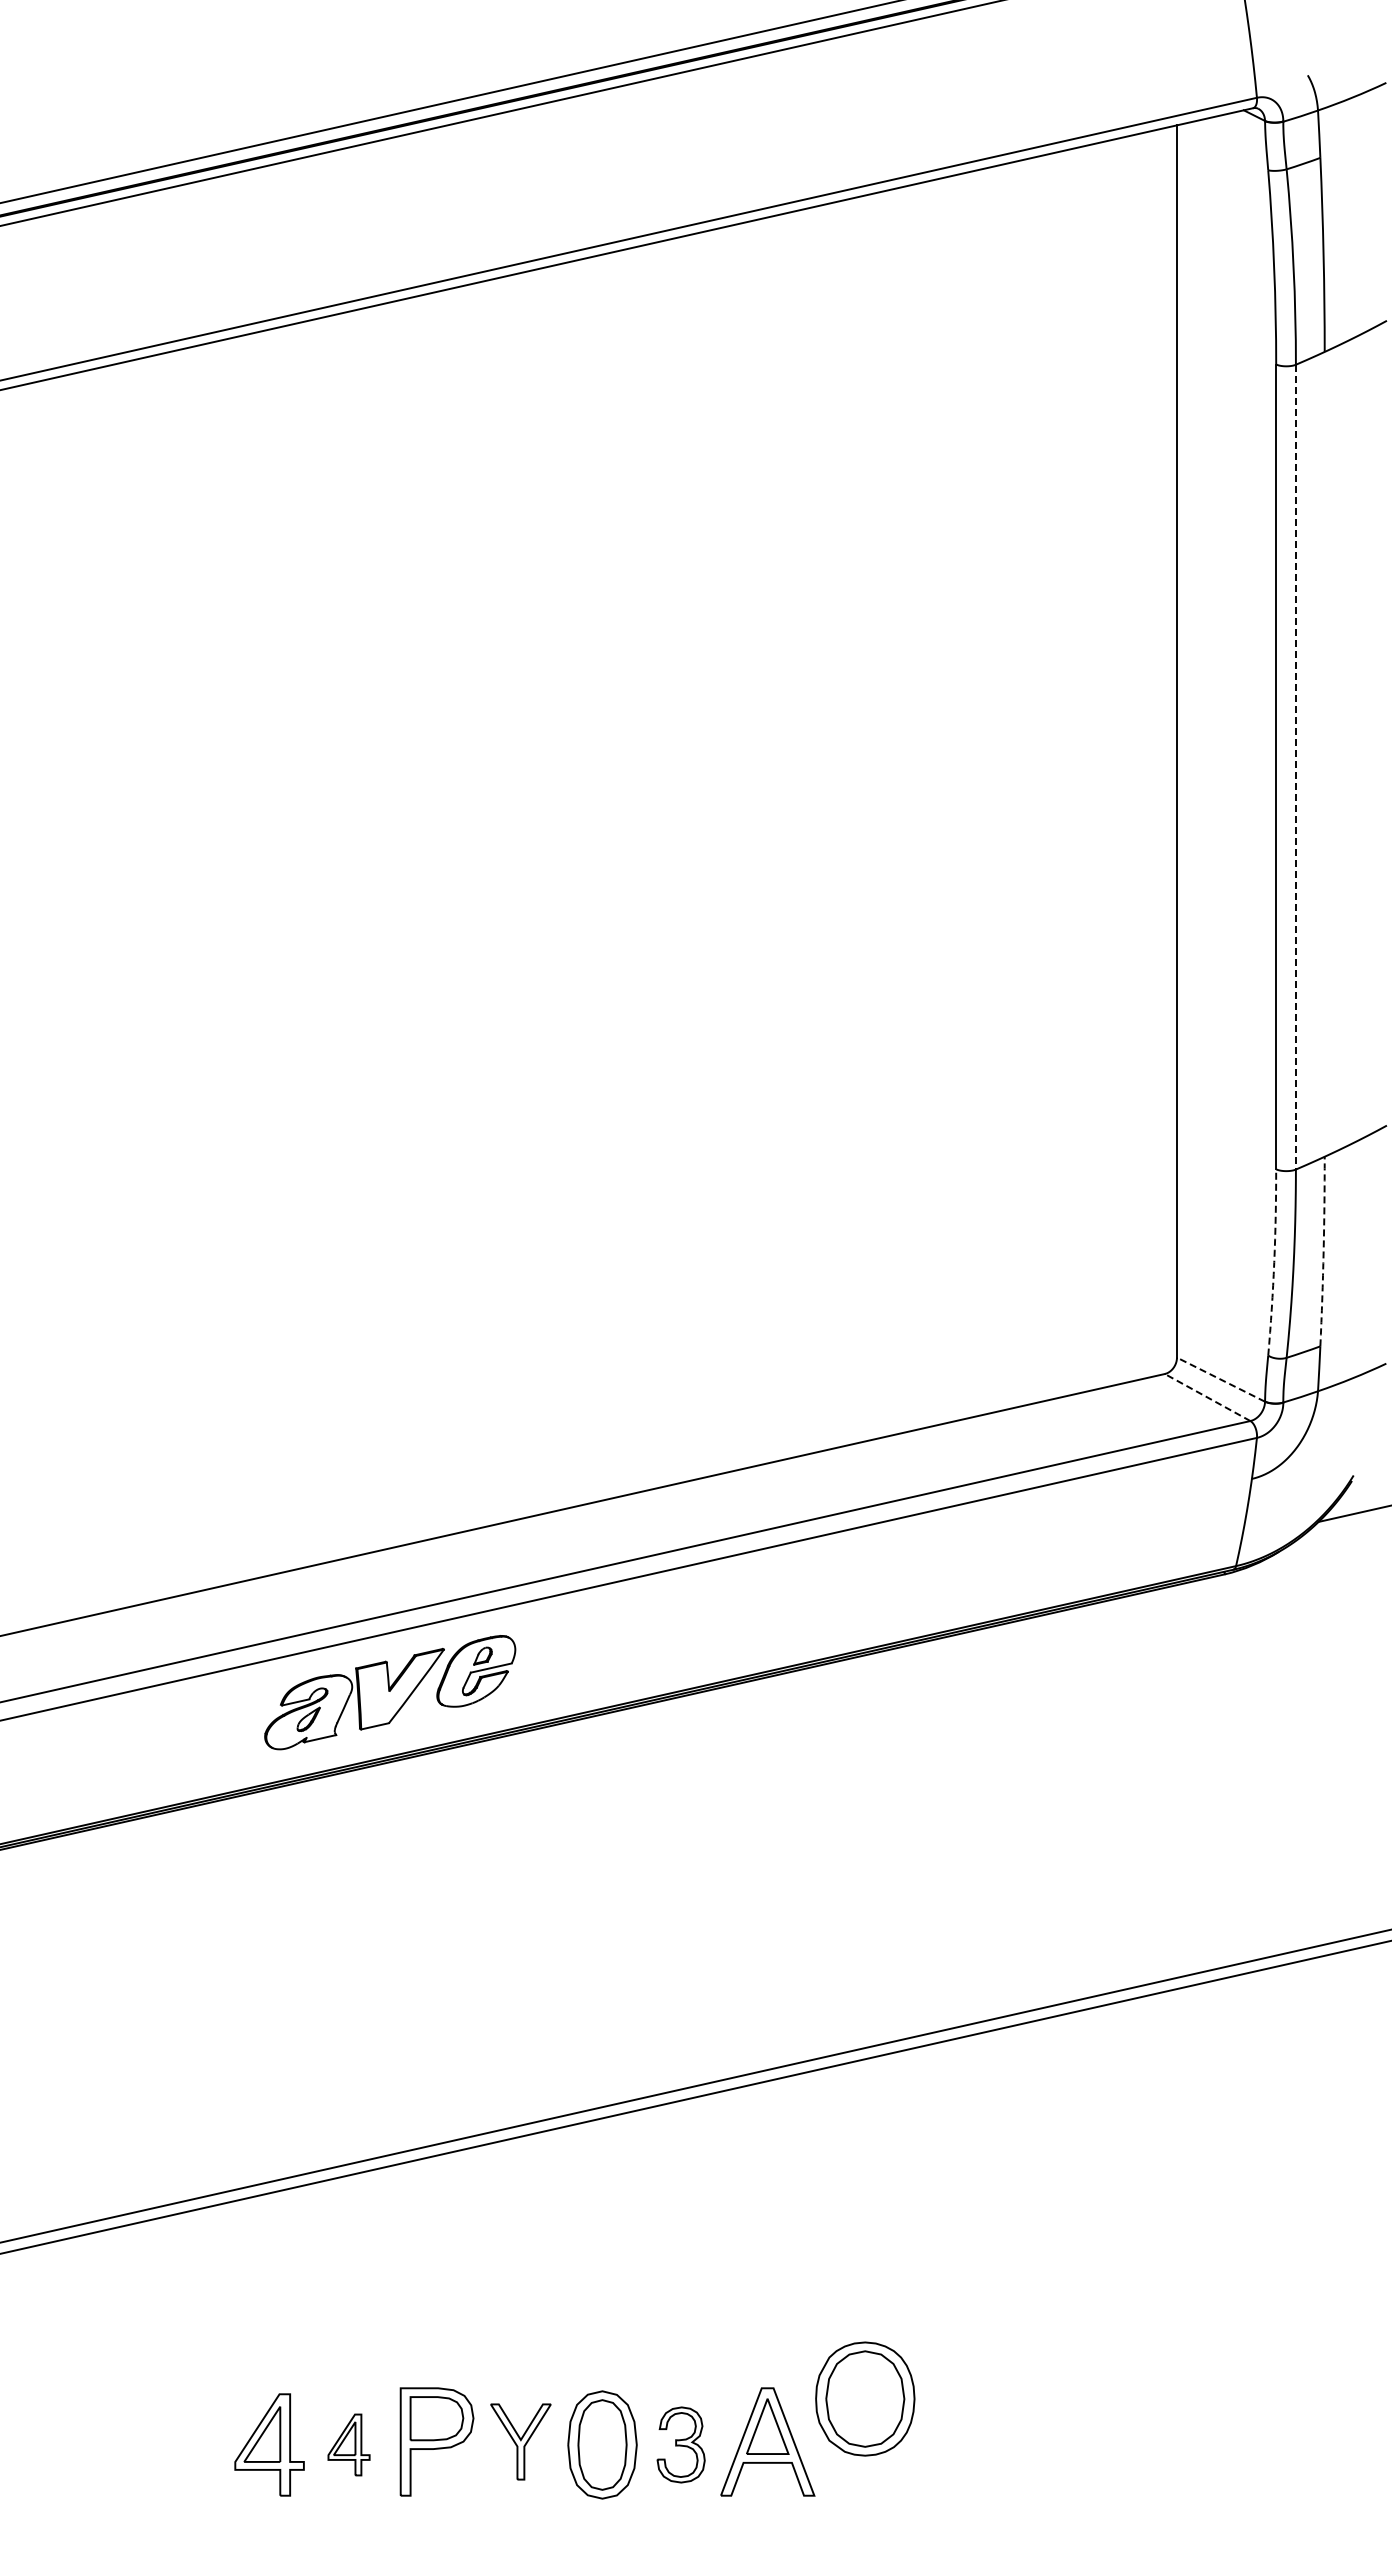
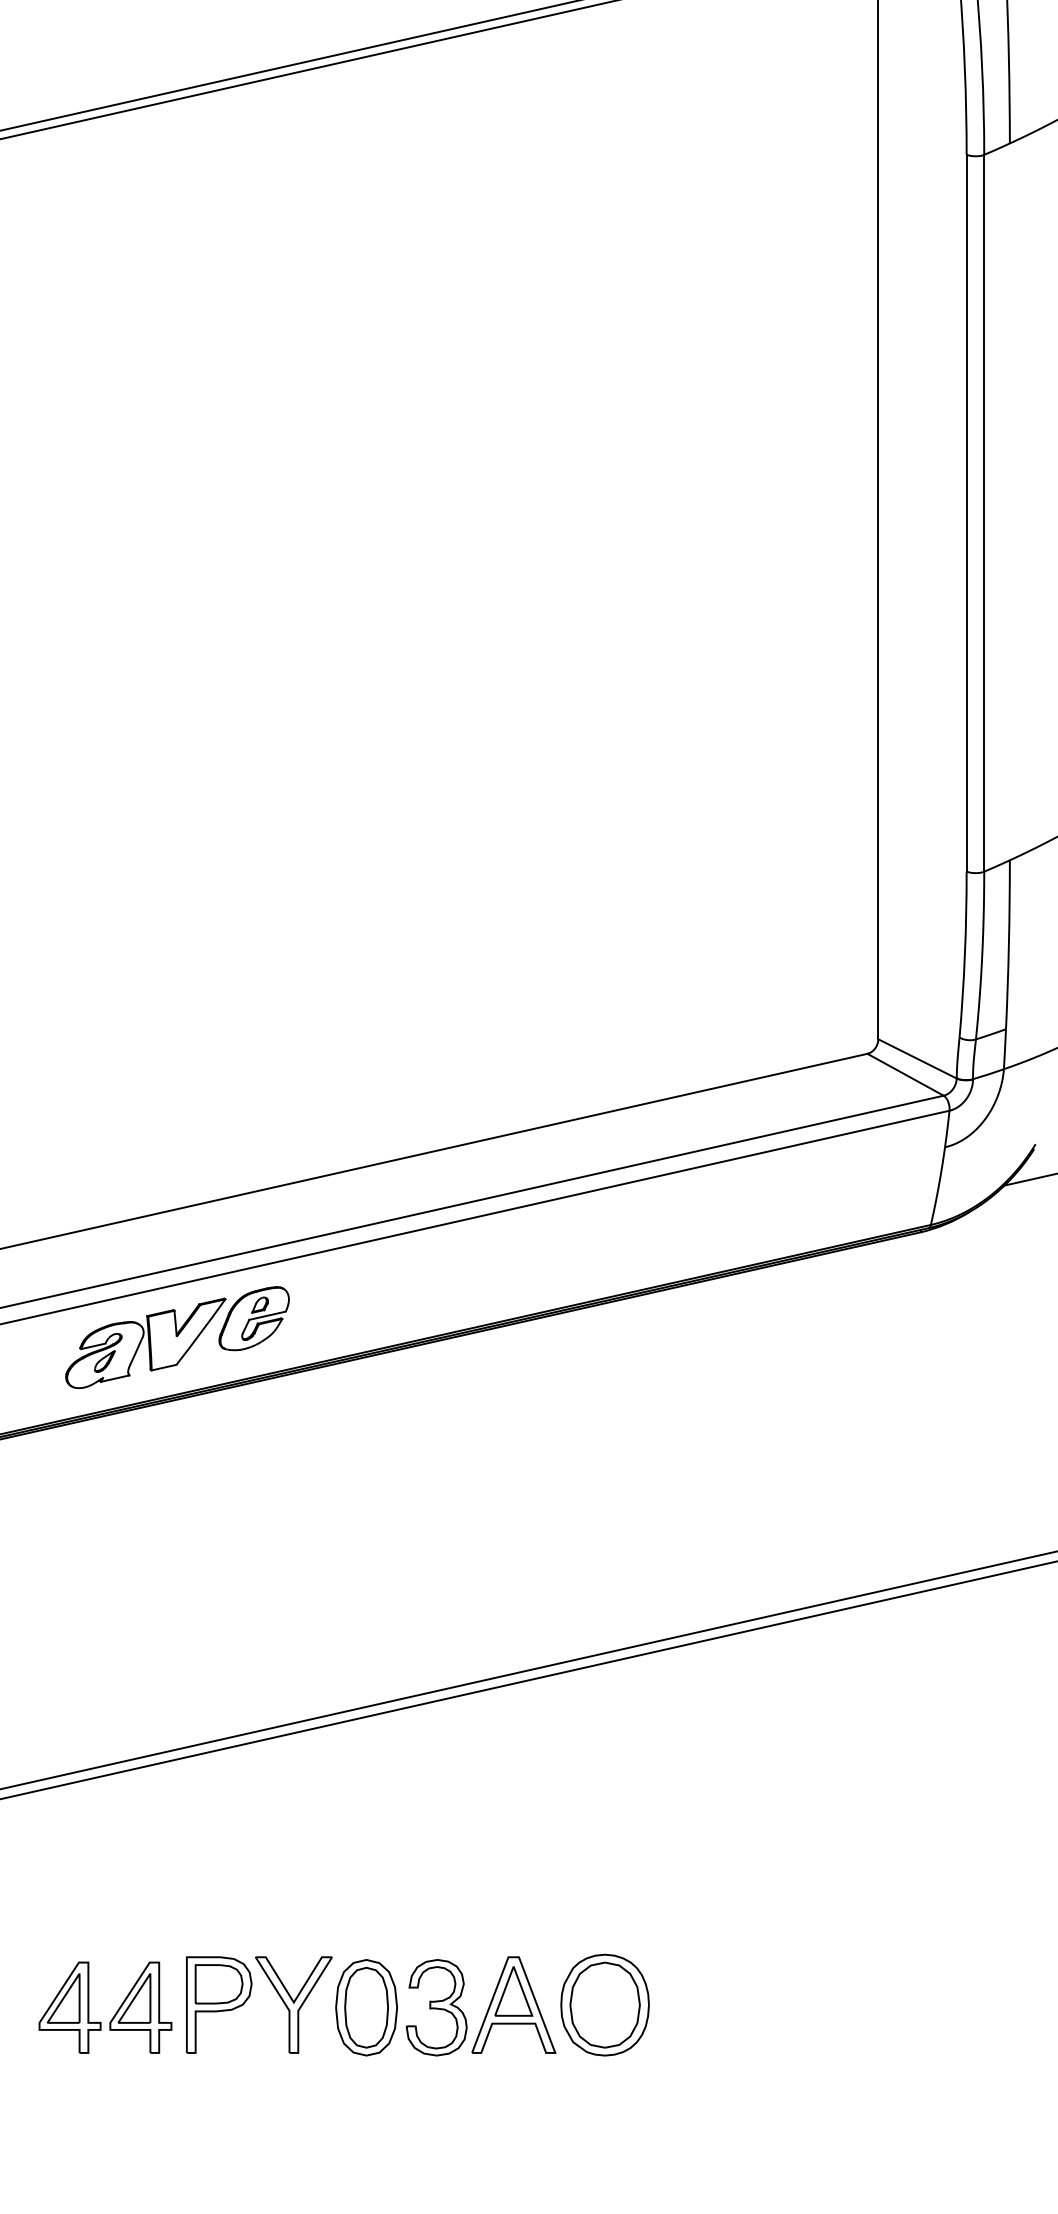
line: (1295, 767) -> (983, 513), dashed -> solid
arc: (1323, 1251) -> (1008, 944), dashed -> solid
arc: (1274, 1262) -> (965, 954), dashed -> solid
line: (1220, 1379) -> (917, 1058), dashed -> solid
line: (1207, 1397) -> (905, 1074), dashed -> solid
part: (865, 2398) -> (605, 2004), moved
part: (520, 2441) -> (293, 2004), size x1.43
part: (348, 2444) -> (140, 2007), size x1.67
part: (680, 2444) -> (436, 2007), size x1.43

